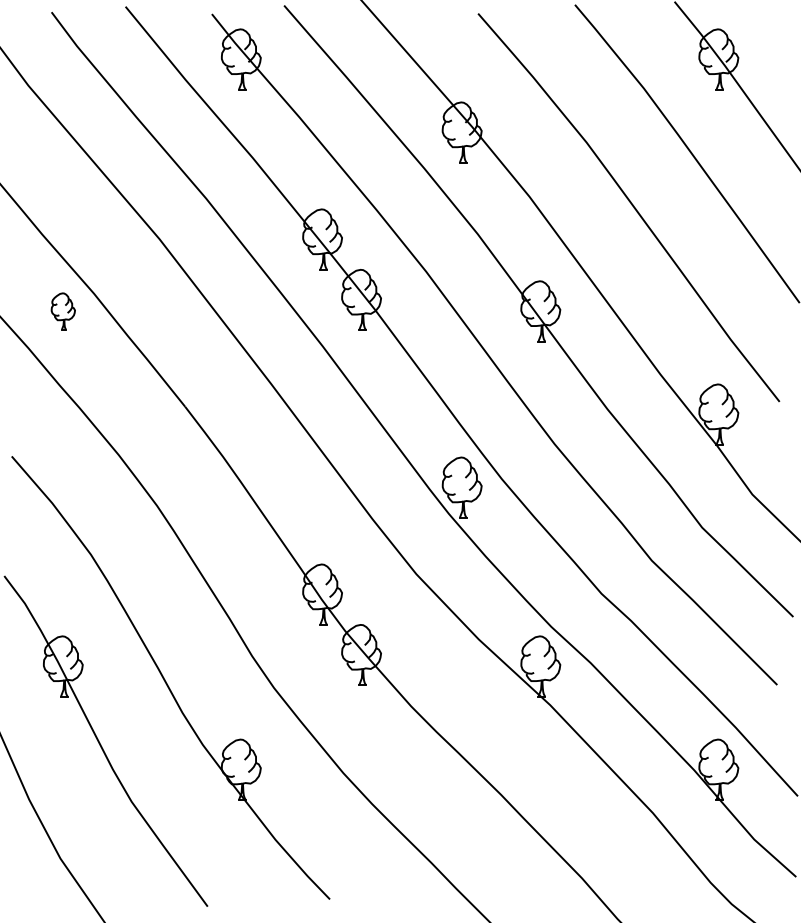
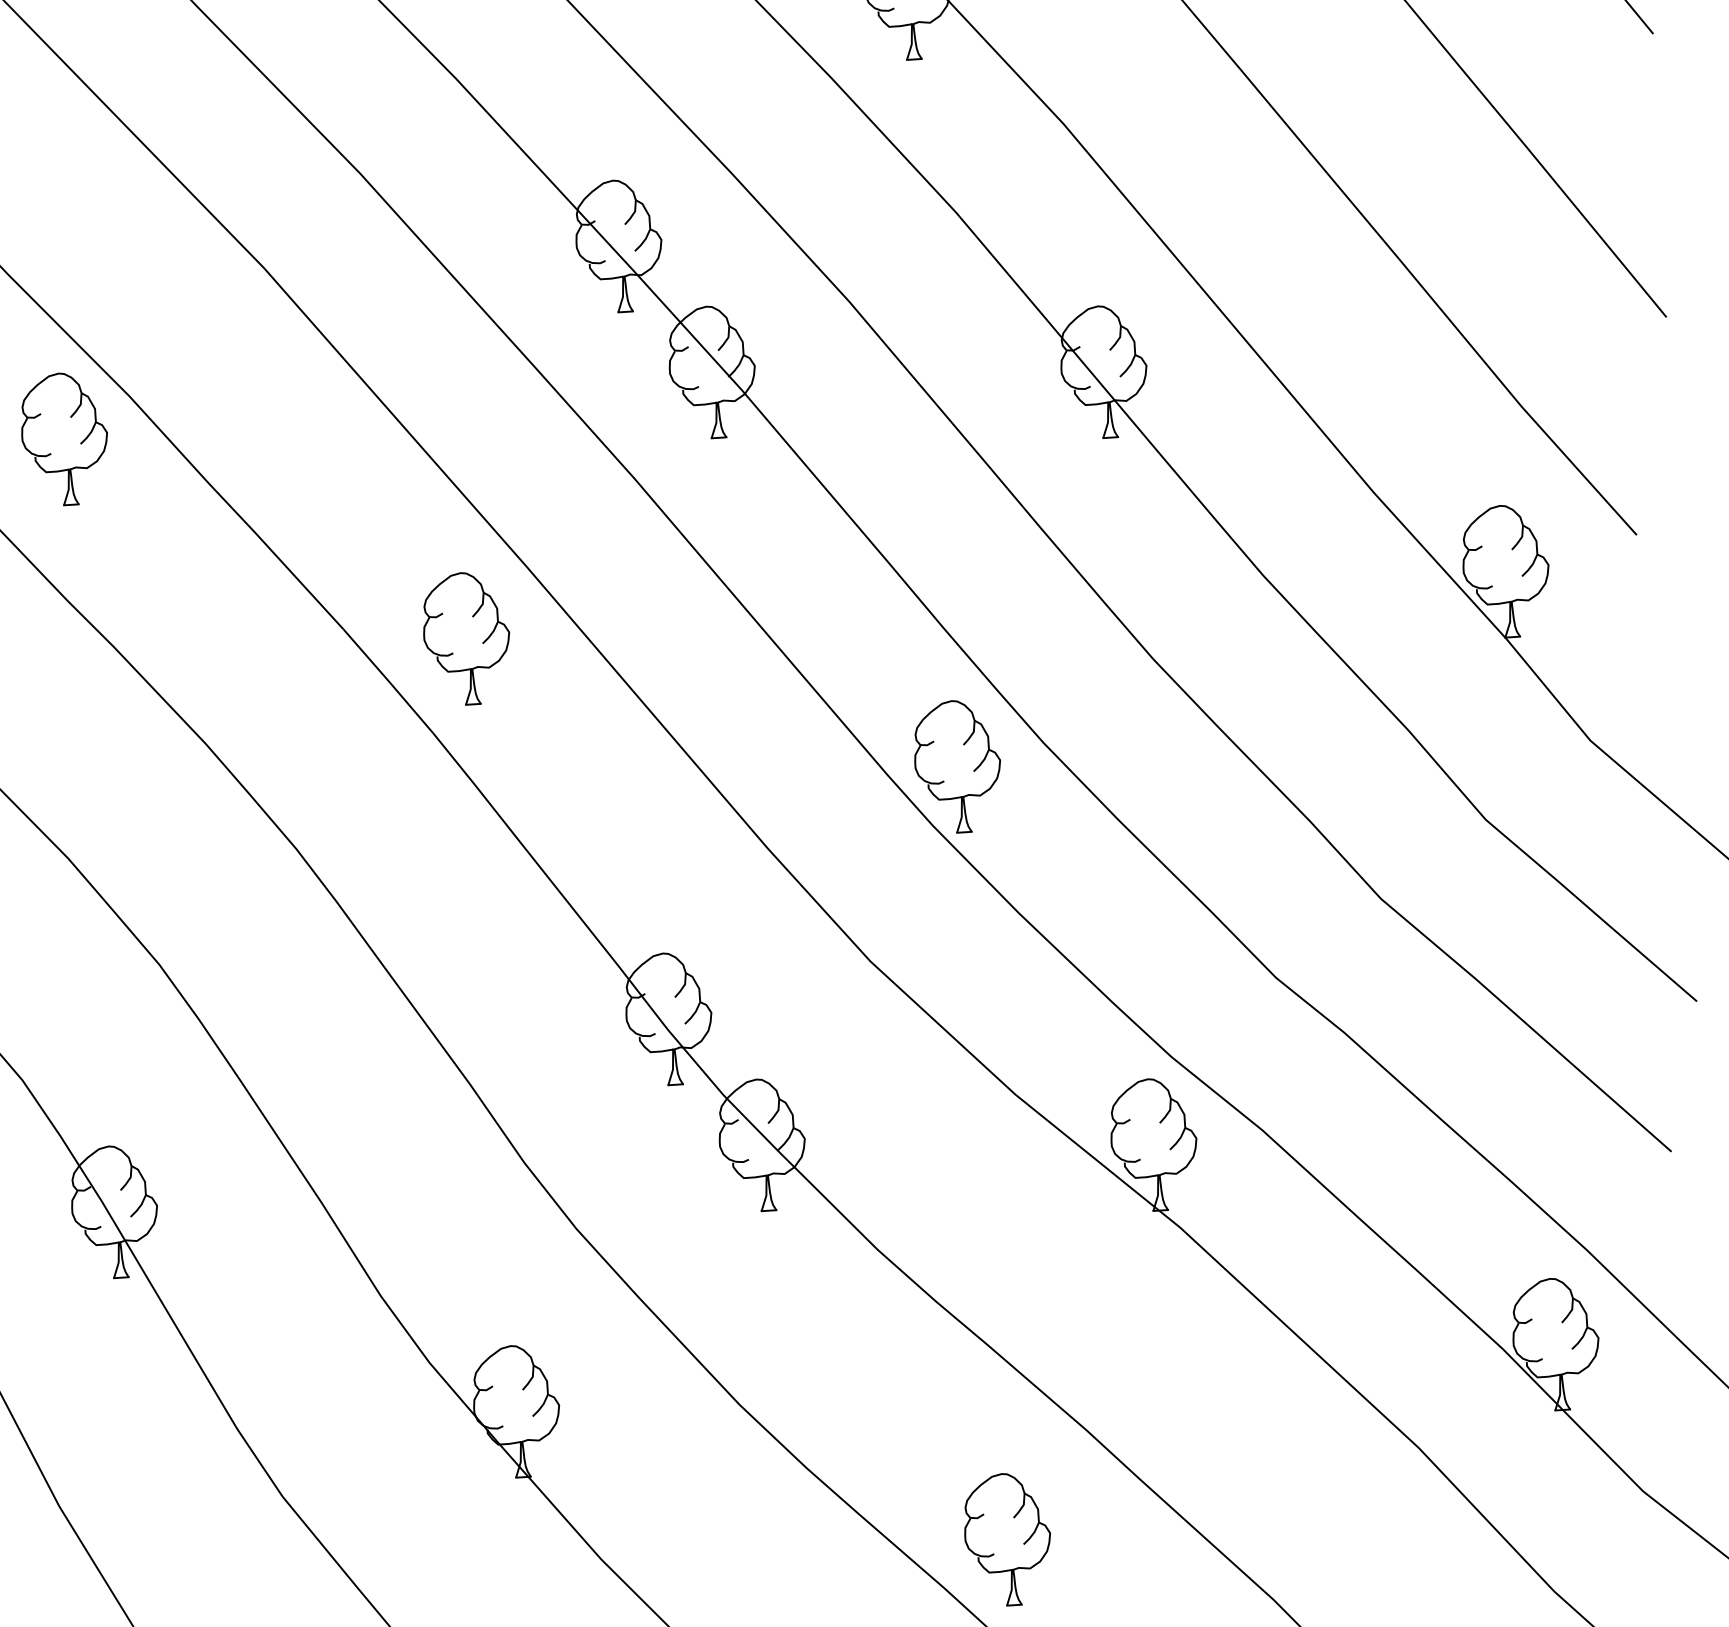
part: (63, 311) -> (65, 439), size x1.67
part: (241, 414) -> (467, 638), added
part: (461, 842) -> (1006, 1538), added

